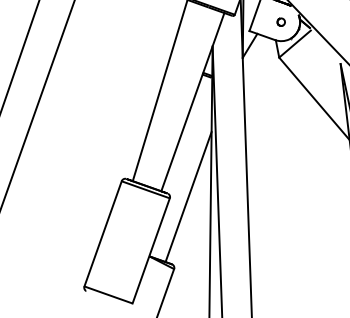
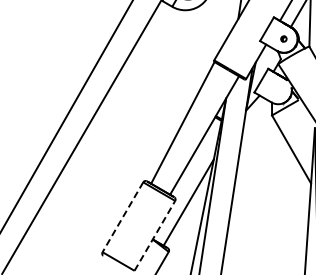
part: (280, 22) -> (277, 90), removed
line: (102, 234) -> (122, 217), solid -> dashed
line: (151, 250) -> (155, 235), solid -> dashed

